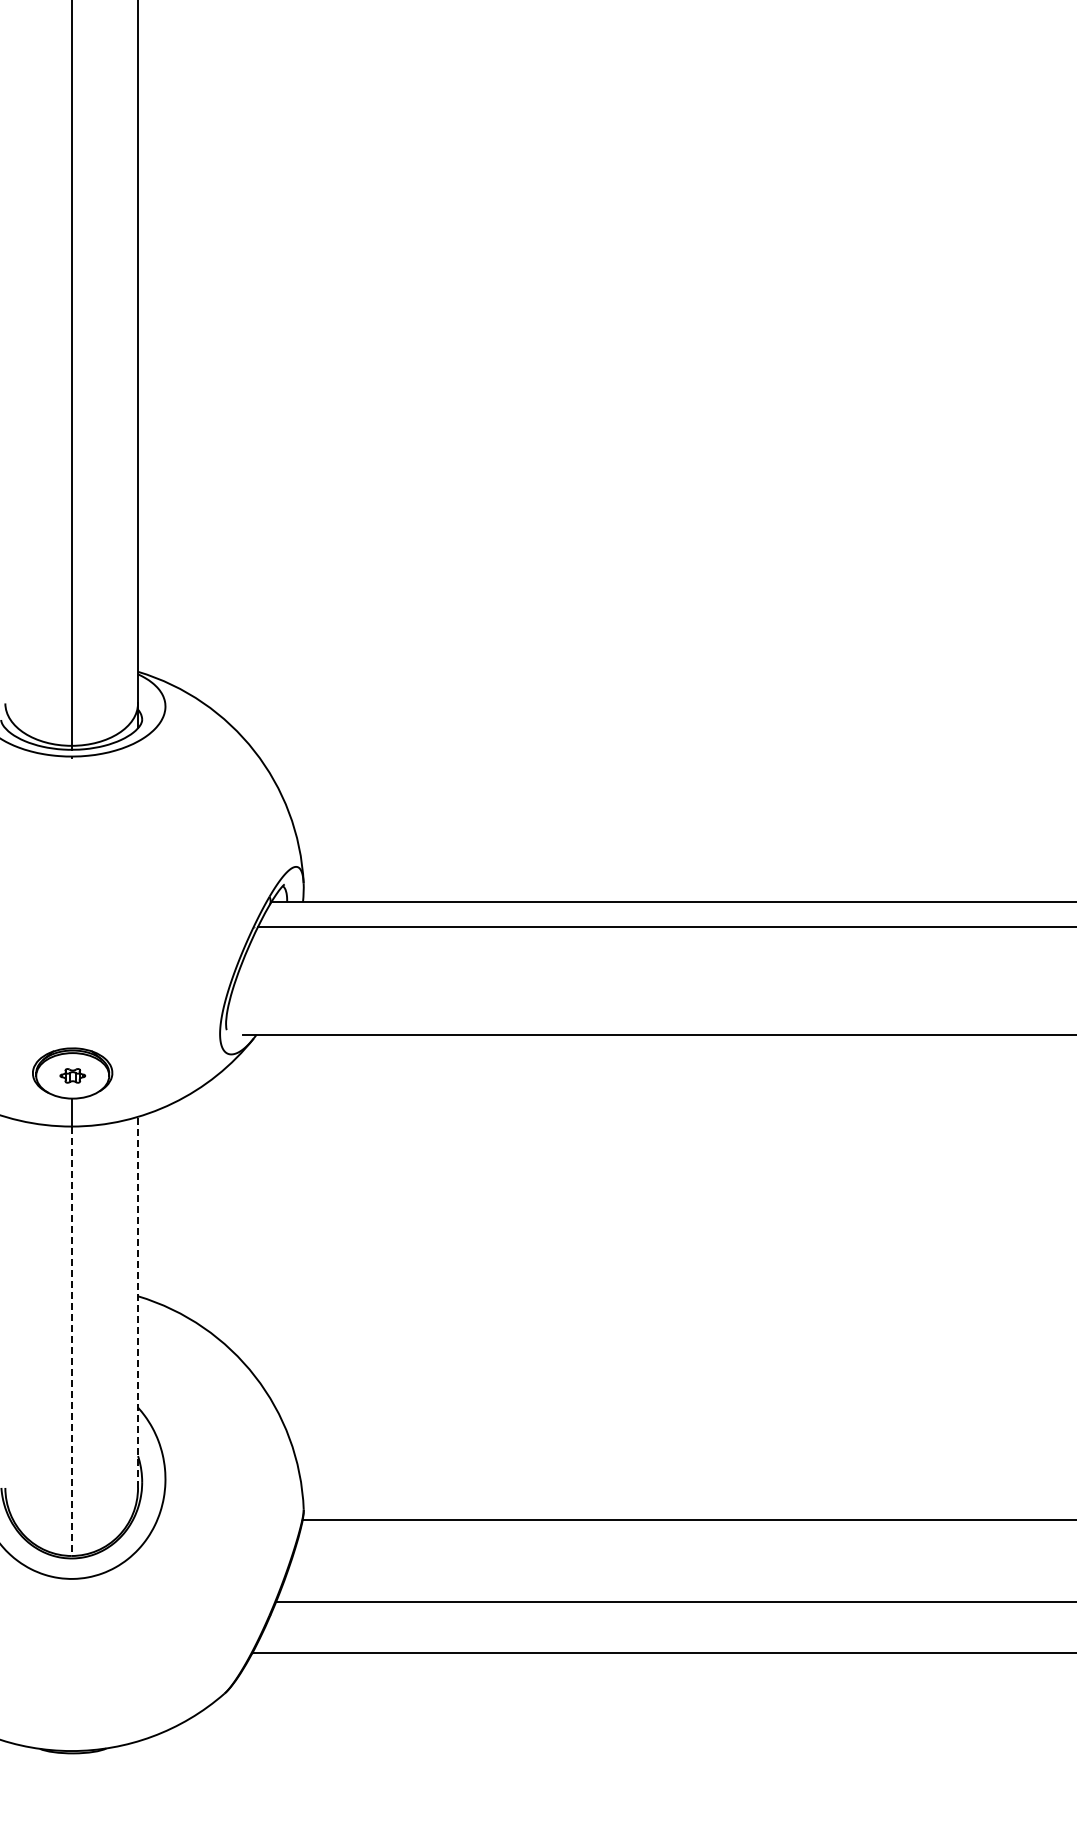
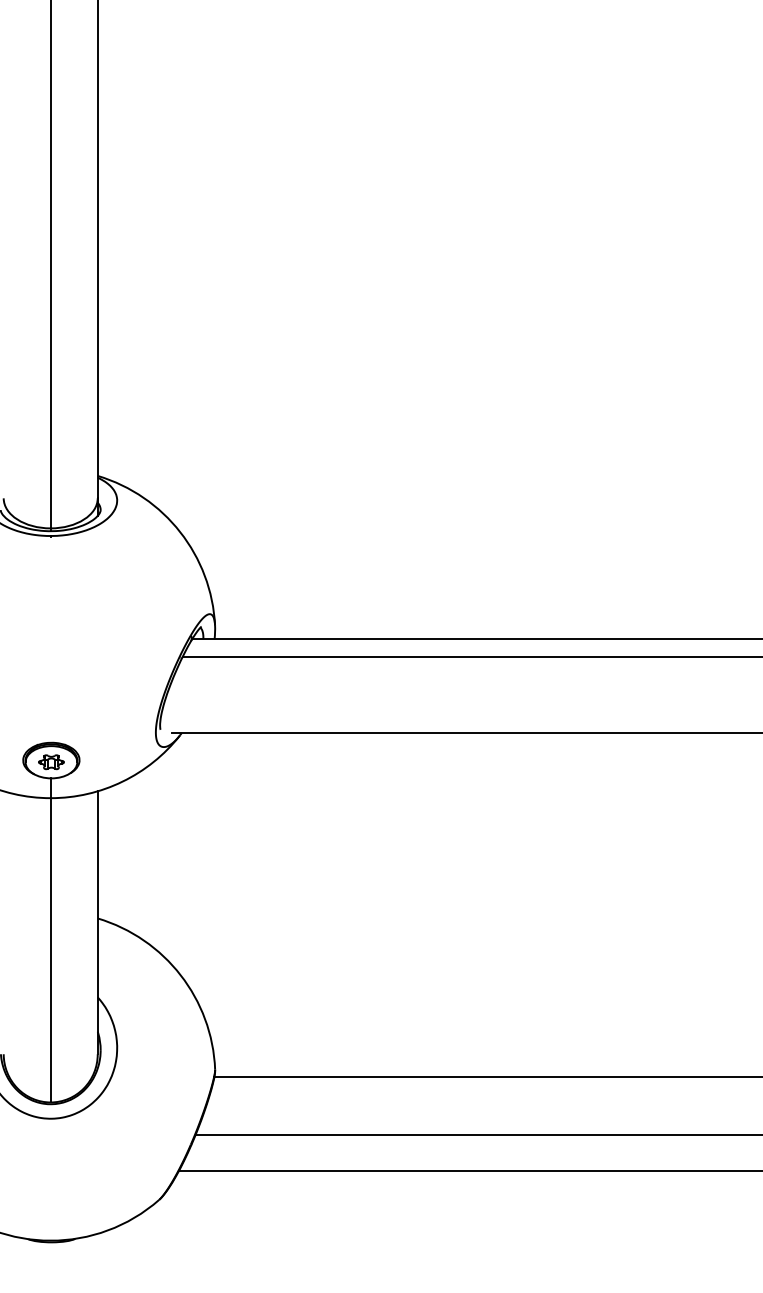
part: (72, 1075) -> (51, 762), size x1.43
line: (138, 1302) -> (98, 922), dashed -> solid
line: (71, 1341) -> (50, 950), dashed -> solid

